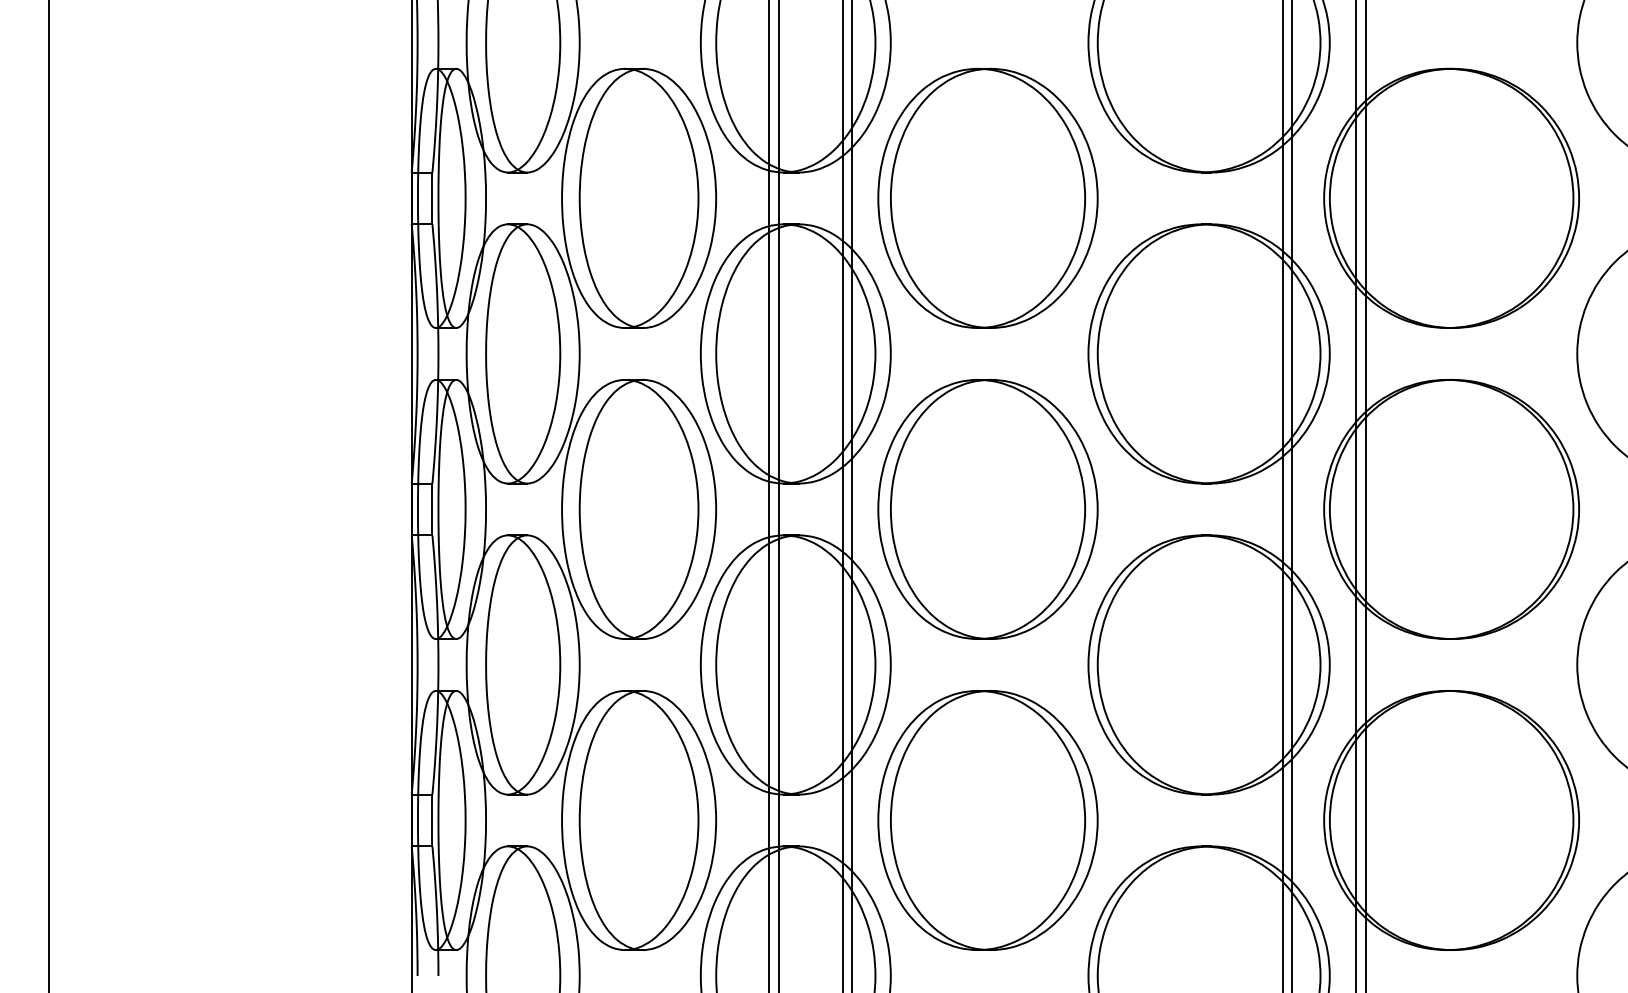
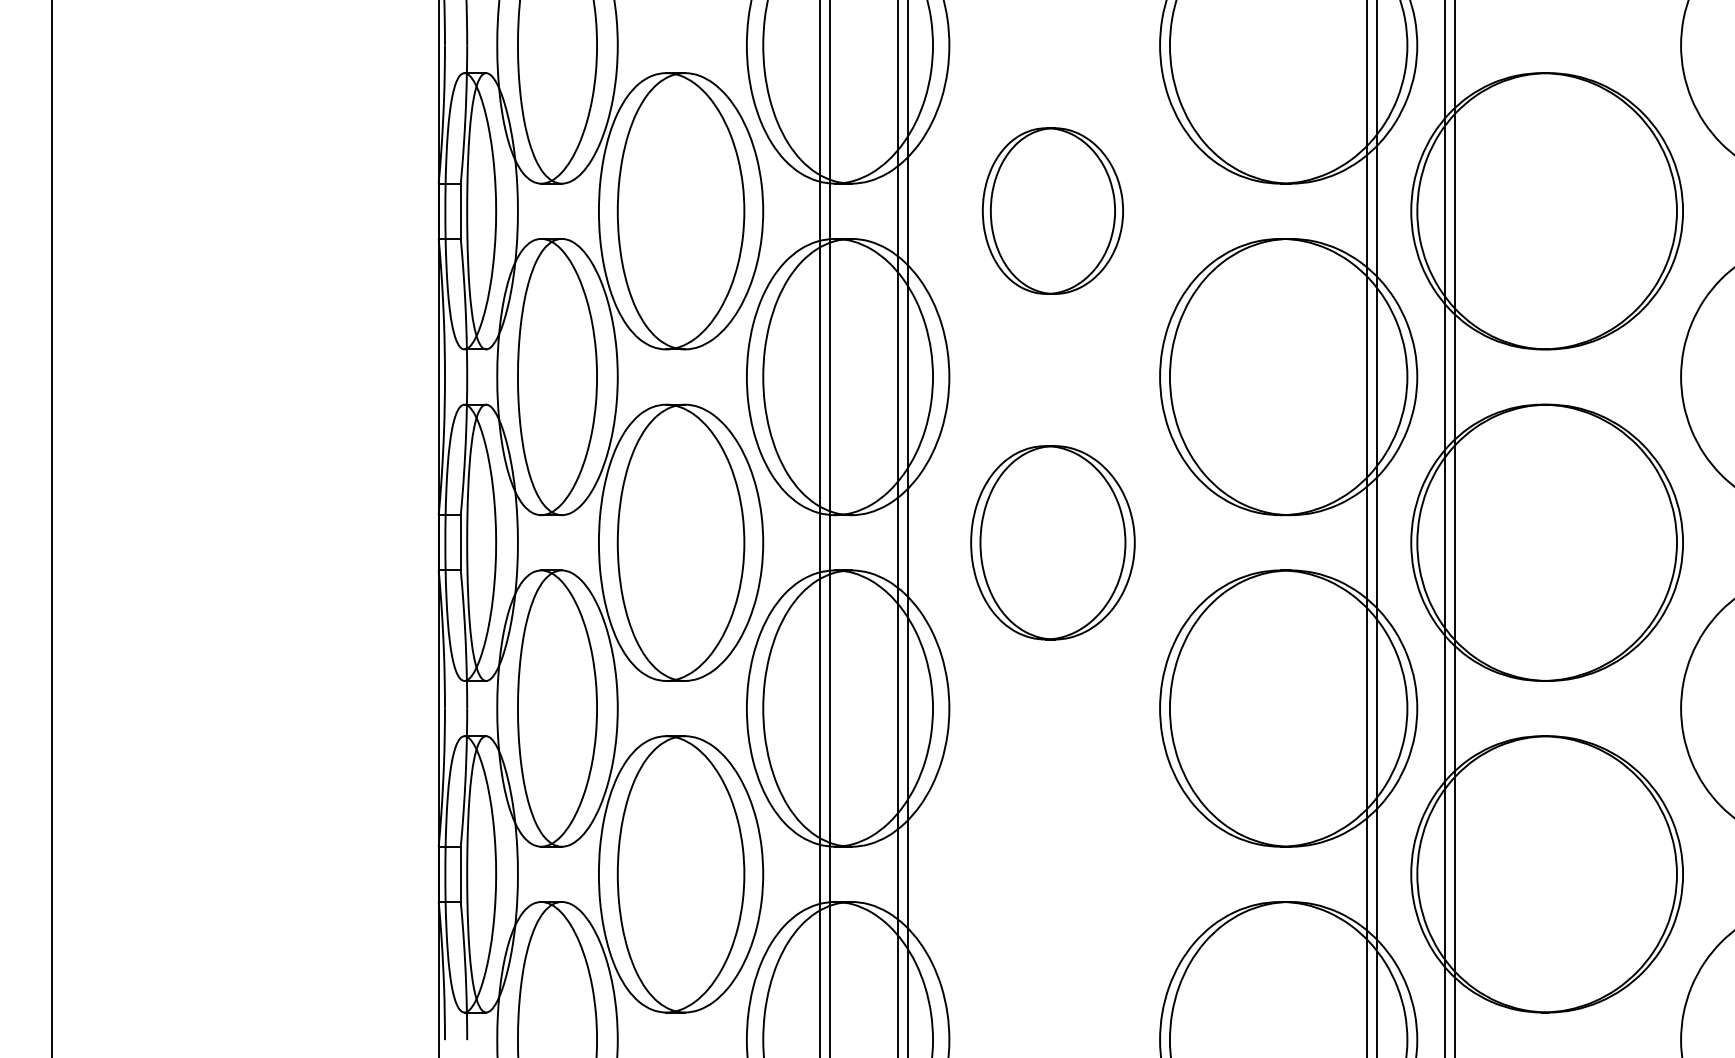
part: (987, 197) -> (1052, 210), size x0.6
part: (987, 509) -> (1052, 542), size x0.7
part: (987, 820) -> (1052, 874), removed

